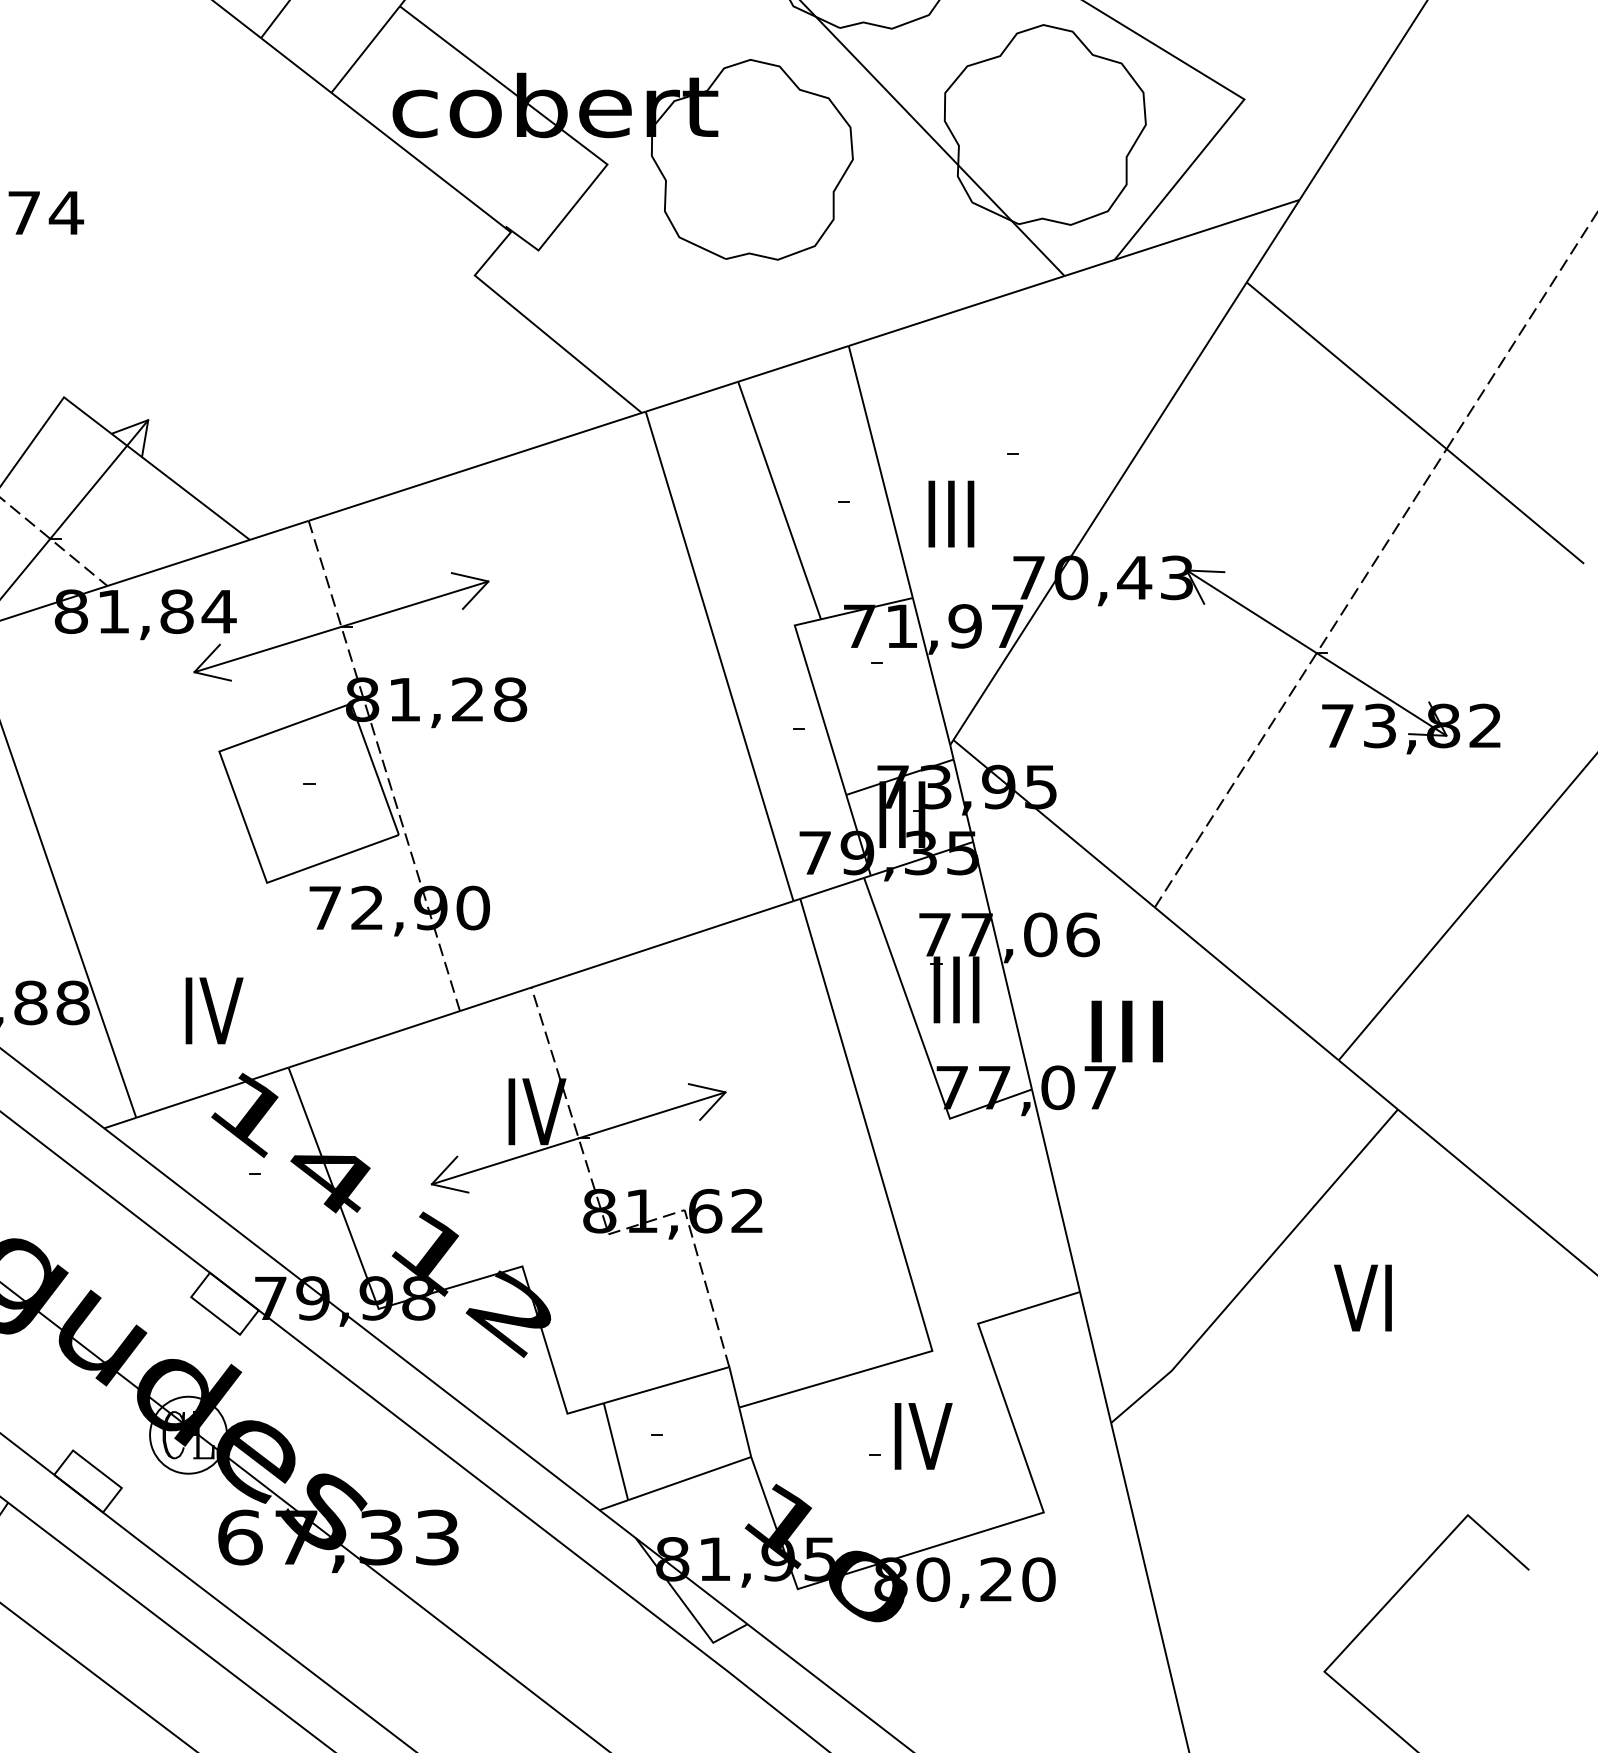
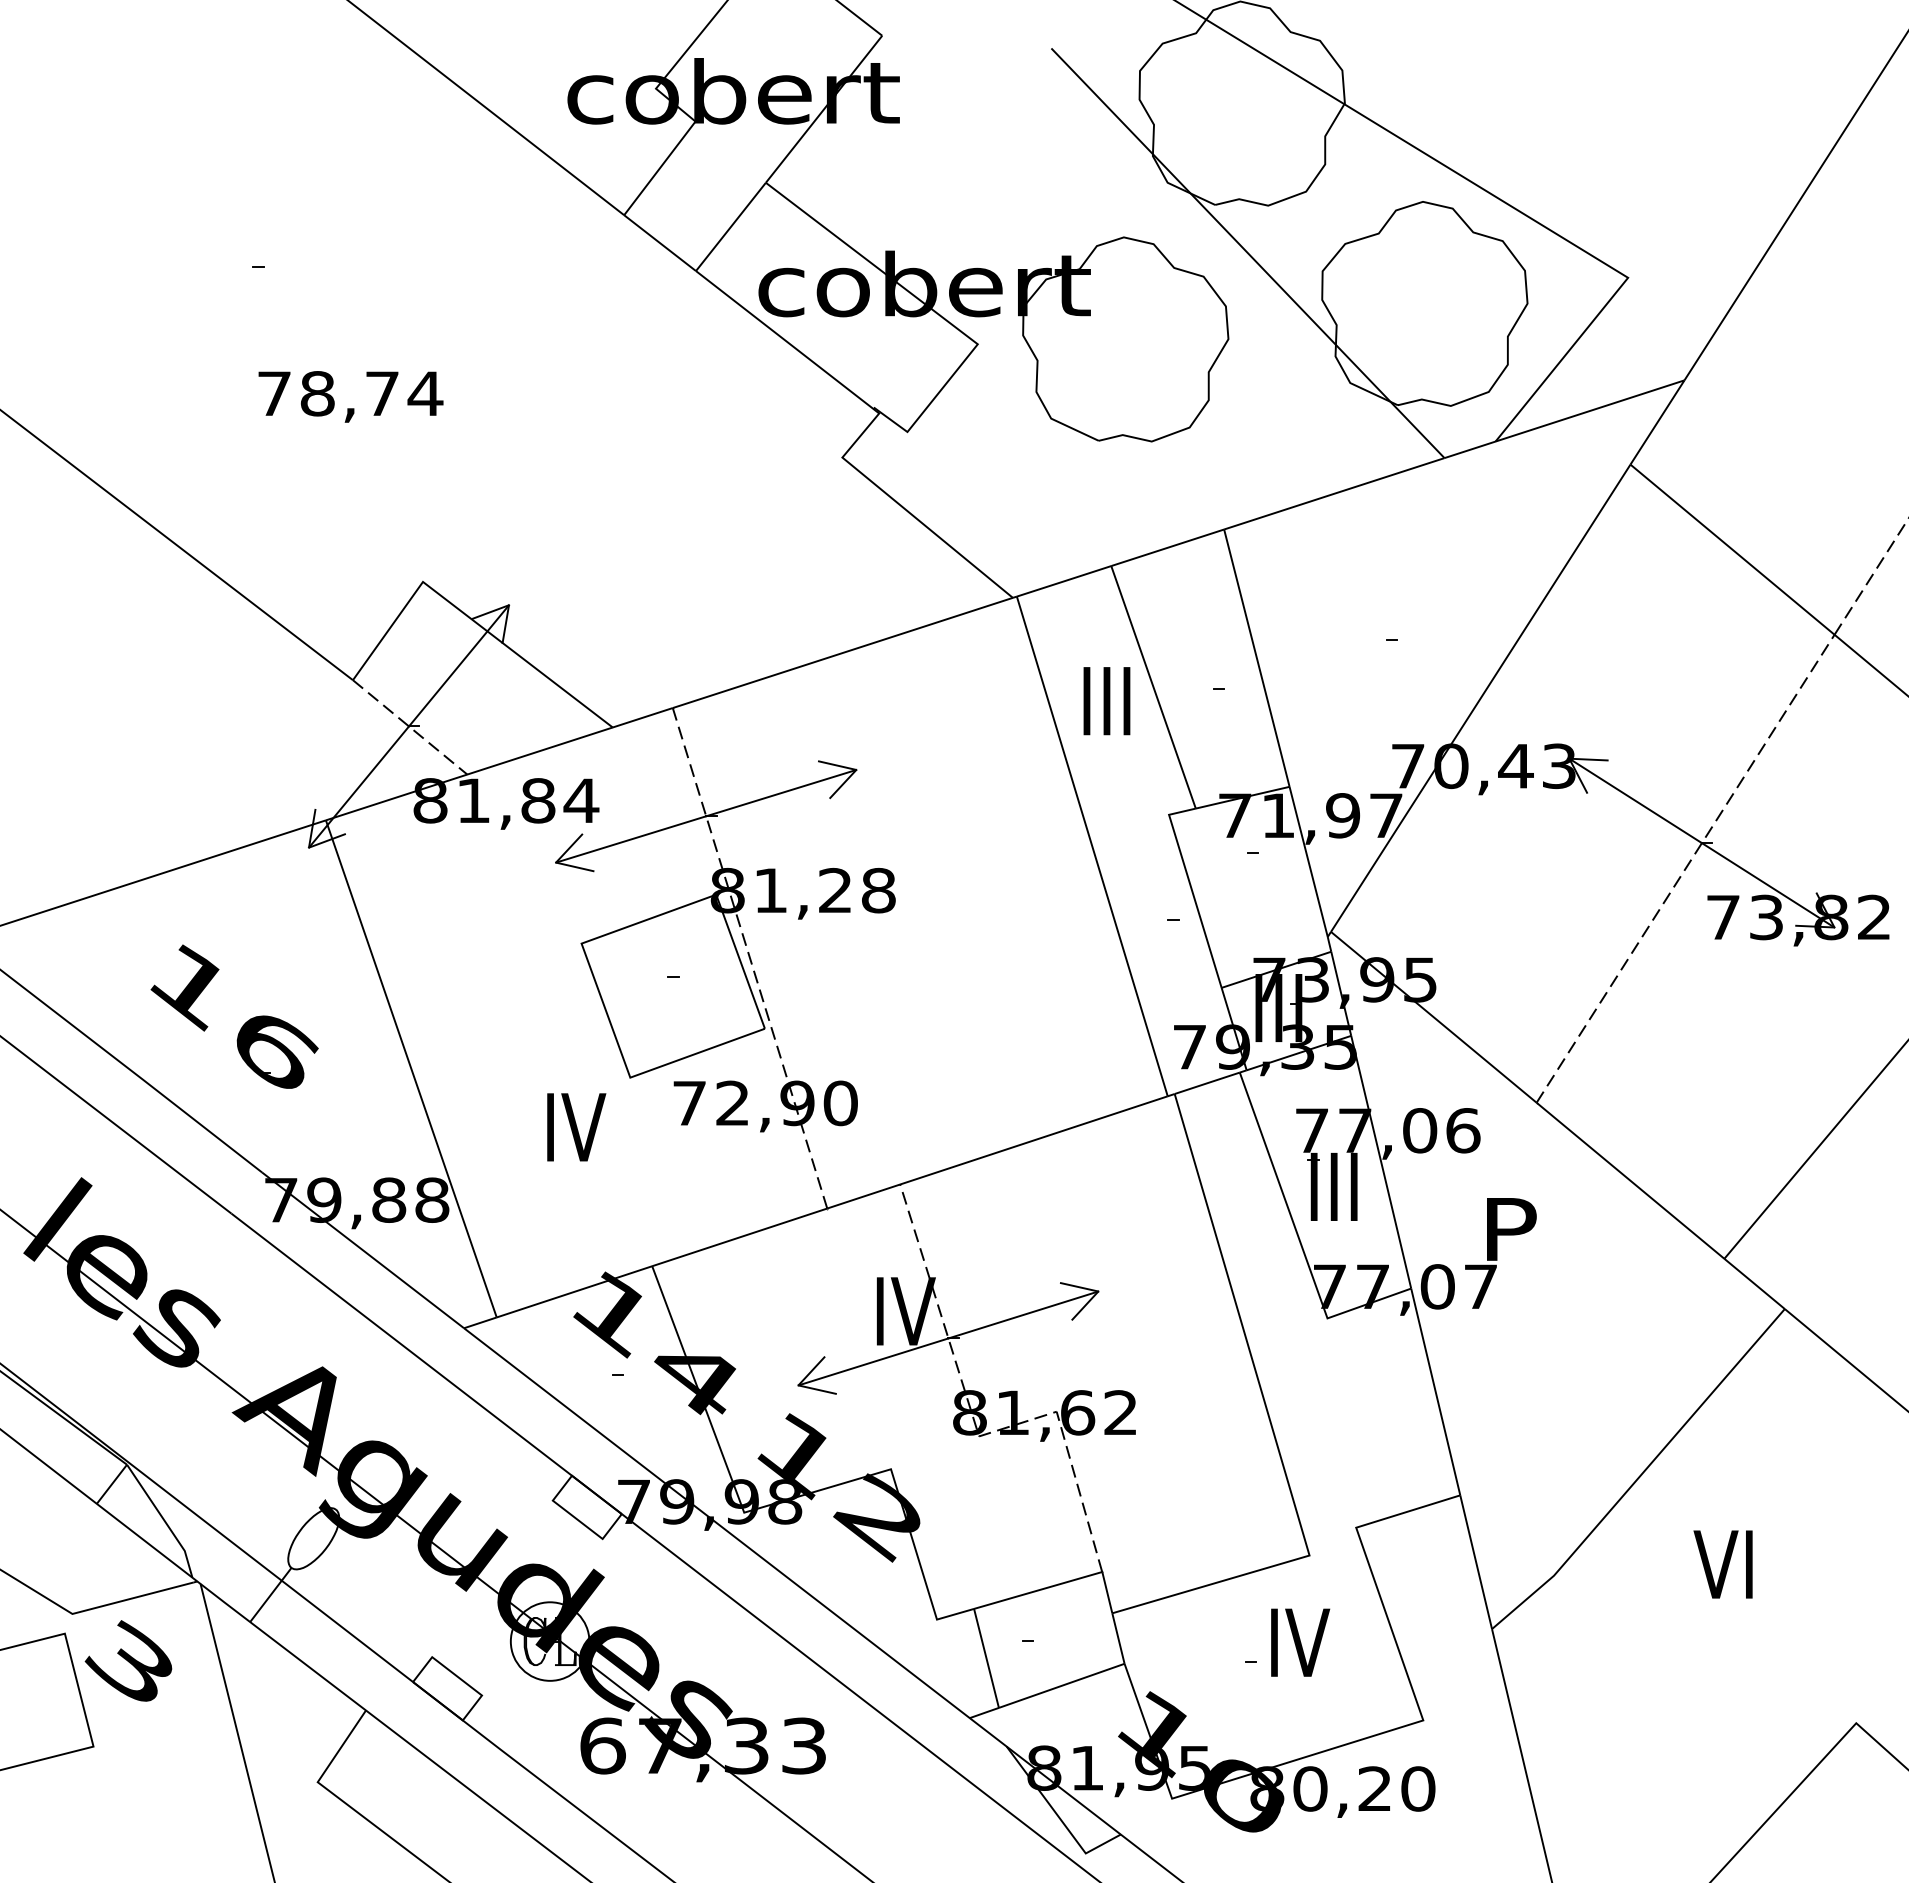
text: (950, 514) -> (1106, 701), moved
text: (214, 1011) -> (576, 1127), moved
text: (1127, 1031) -> (1508, 1229), III -> P
text: (1362, 1298) -> (1722, 1564), moved

